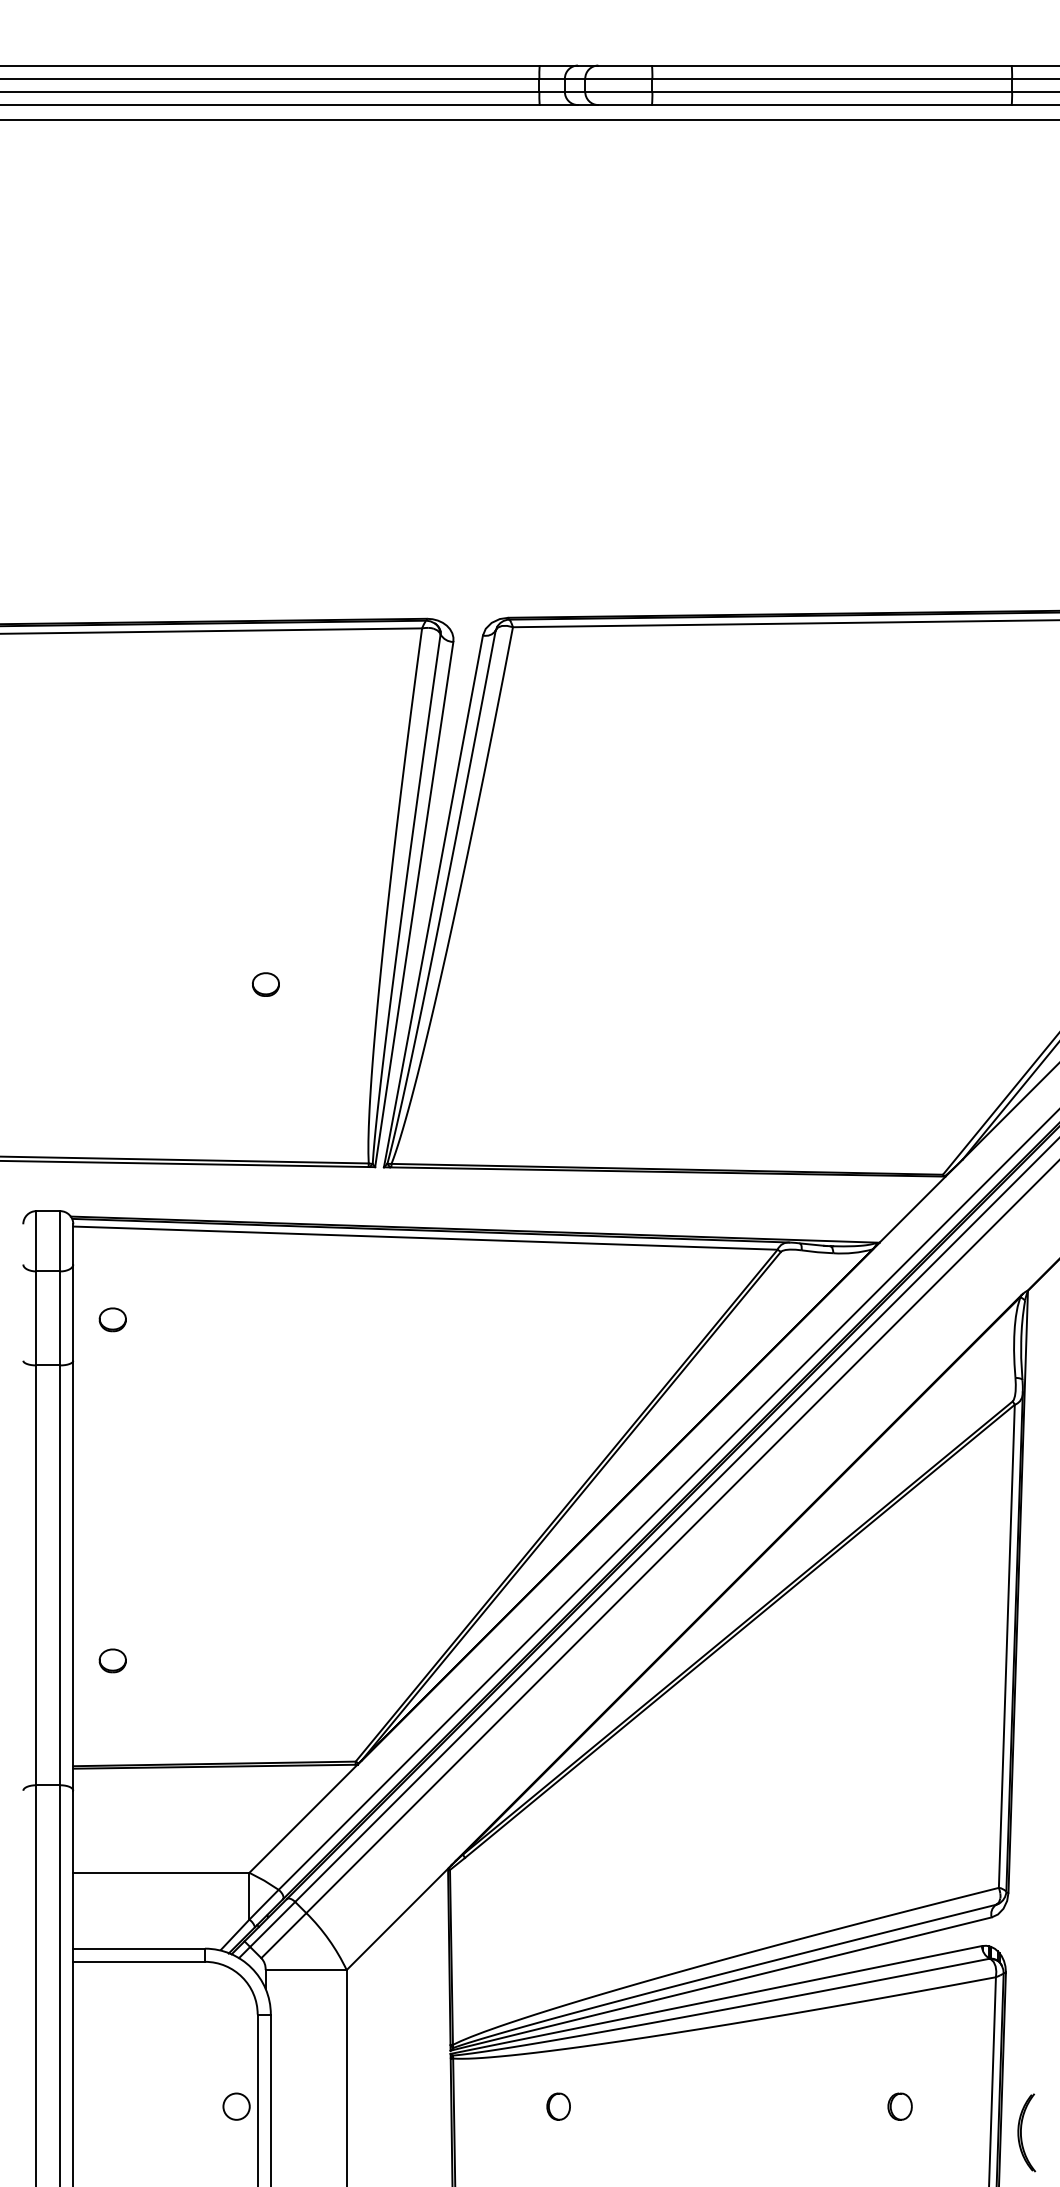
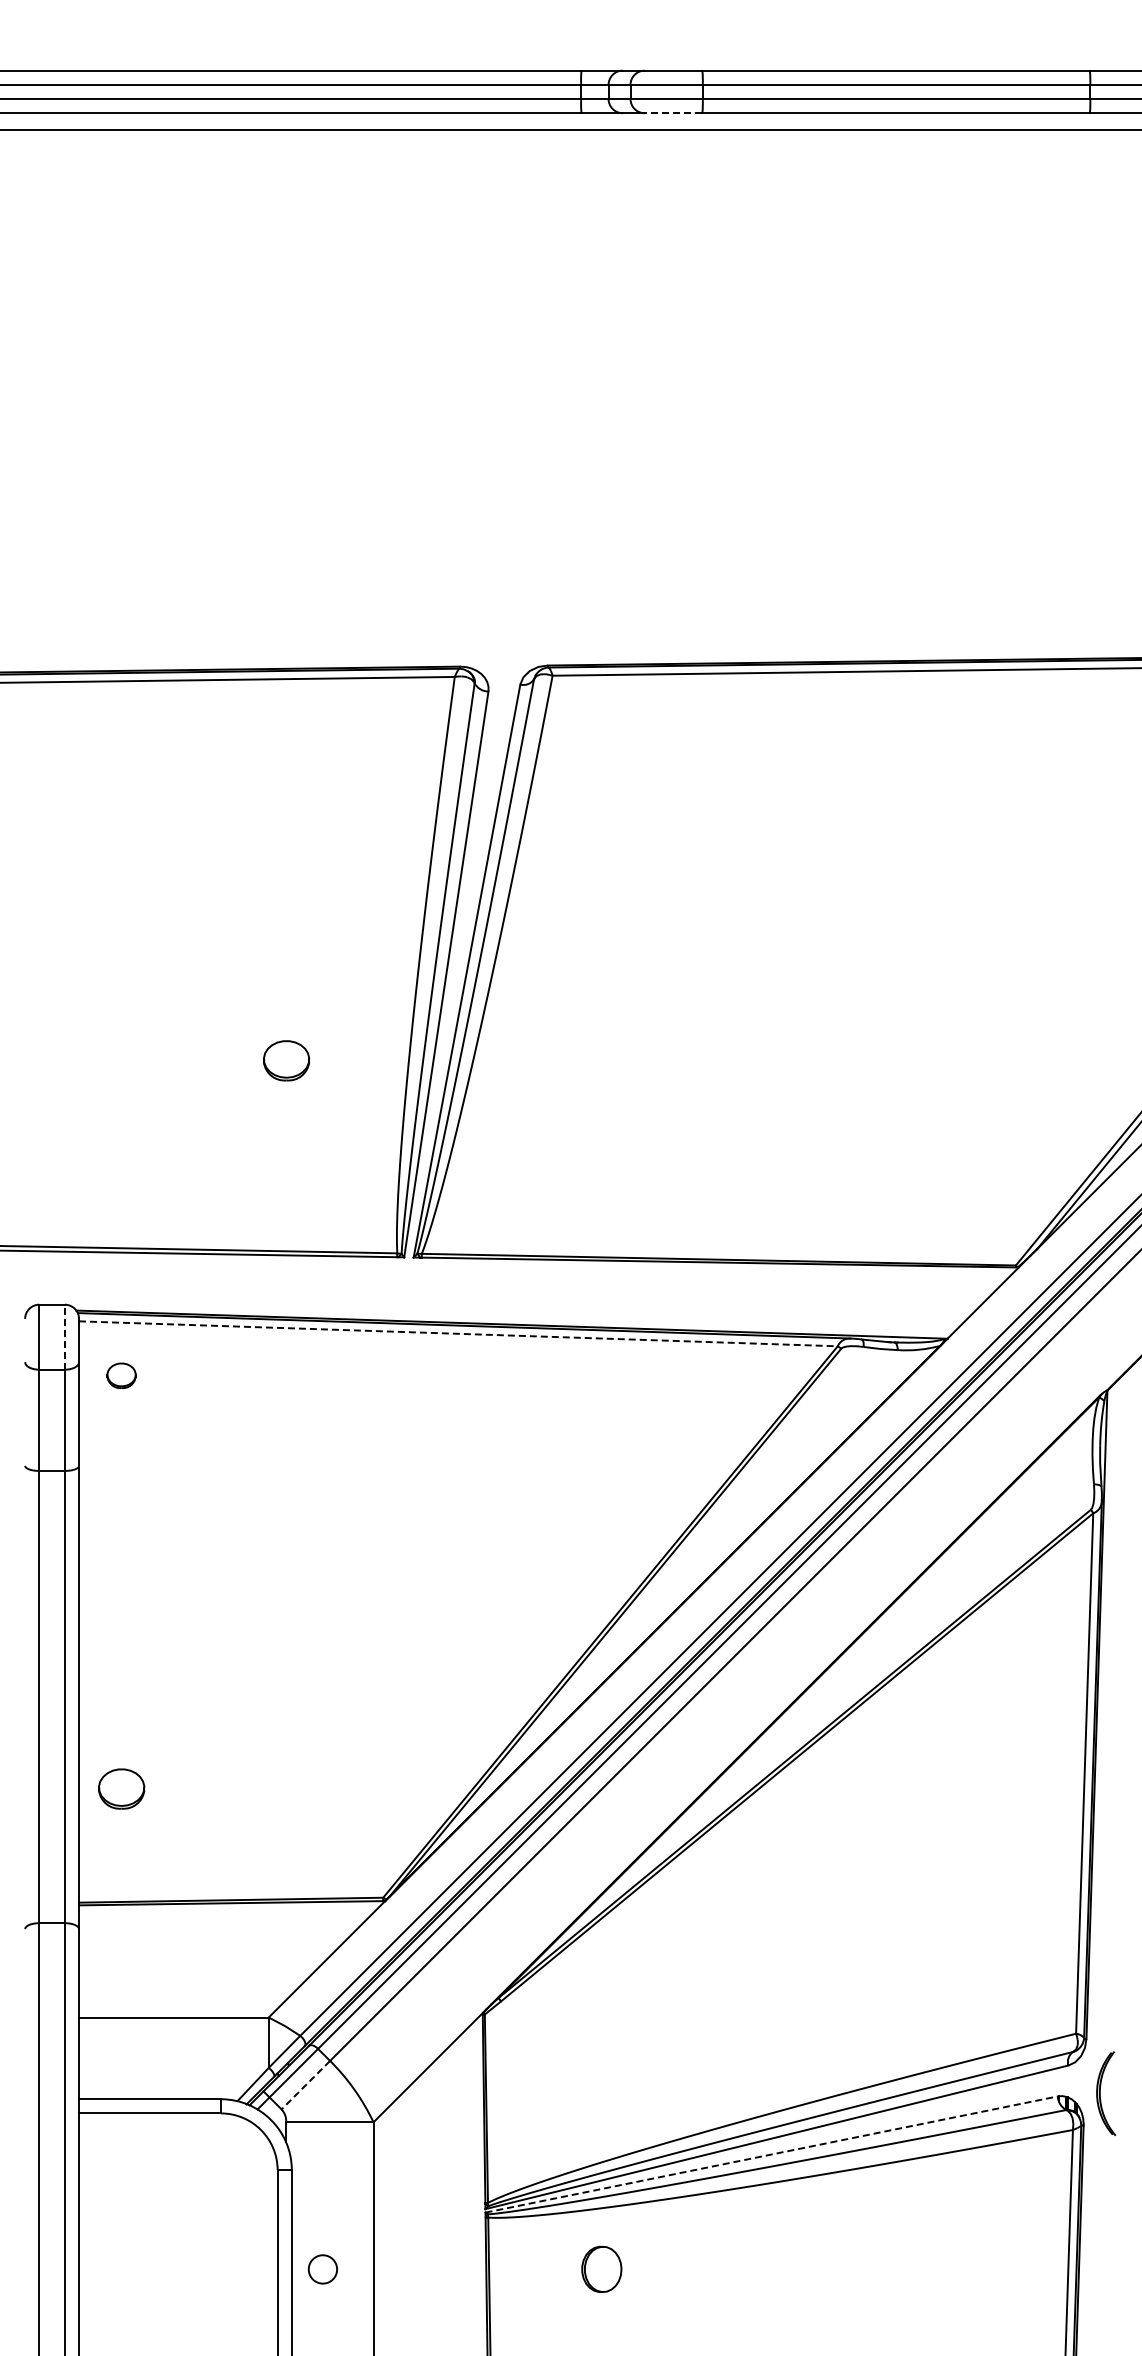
line: (625, 105) -> (673, 113), solid -> dashed
part: (265, 984) -> (286, 1060), size x1.6
line: (425, 1237) -> (458, 1333), solid -> dashed
line: (59, 1240) -> (64, 1336), solid -> dashed
part: (112, 1319) -> (121, 1375), moved
part: (112, 1661) -> (121, 1789), size x1.6
line: (283, 1935) -> (305, 2085), solid -> dashed
line: (716, 1999) -> (771, 2154), solid -> dashed
circle: (236, 2106) -> (322, 2269), moved
part: (558, 2106) -> (601, 2269), size x1.6
part: (899, 2106) -> (969, 2269), removed
part: (1027, 2132) -> (1106, 2093), moved

